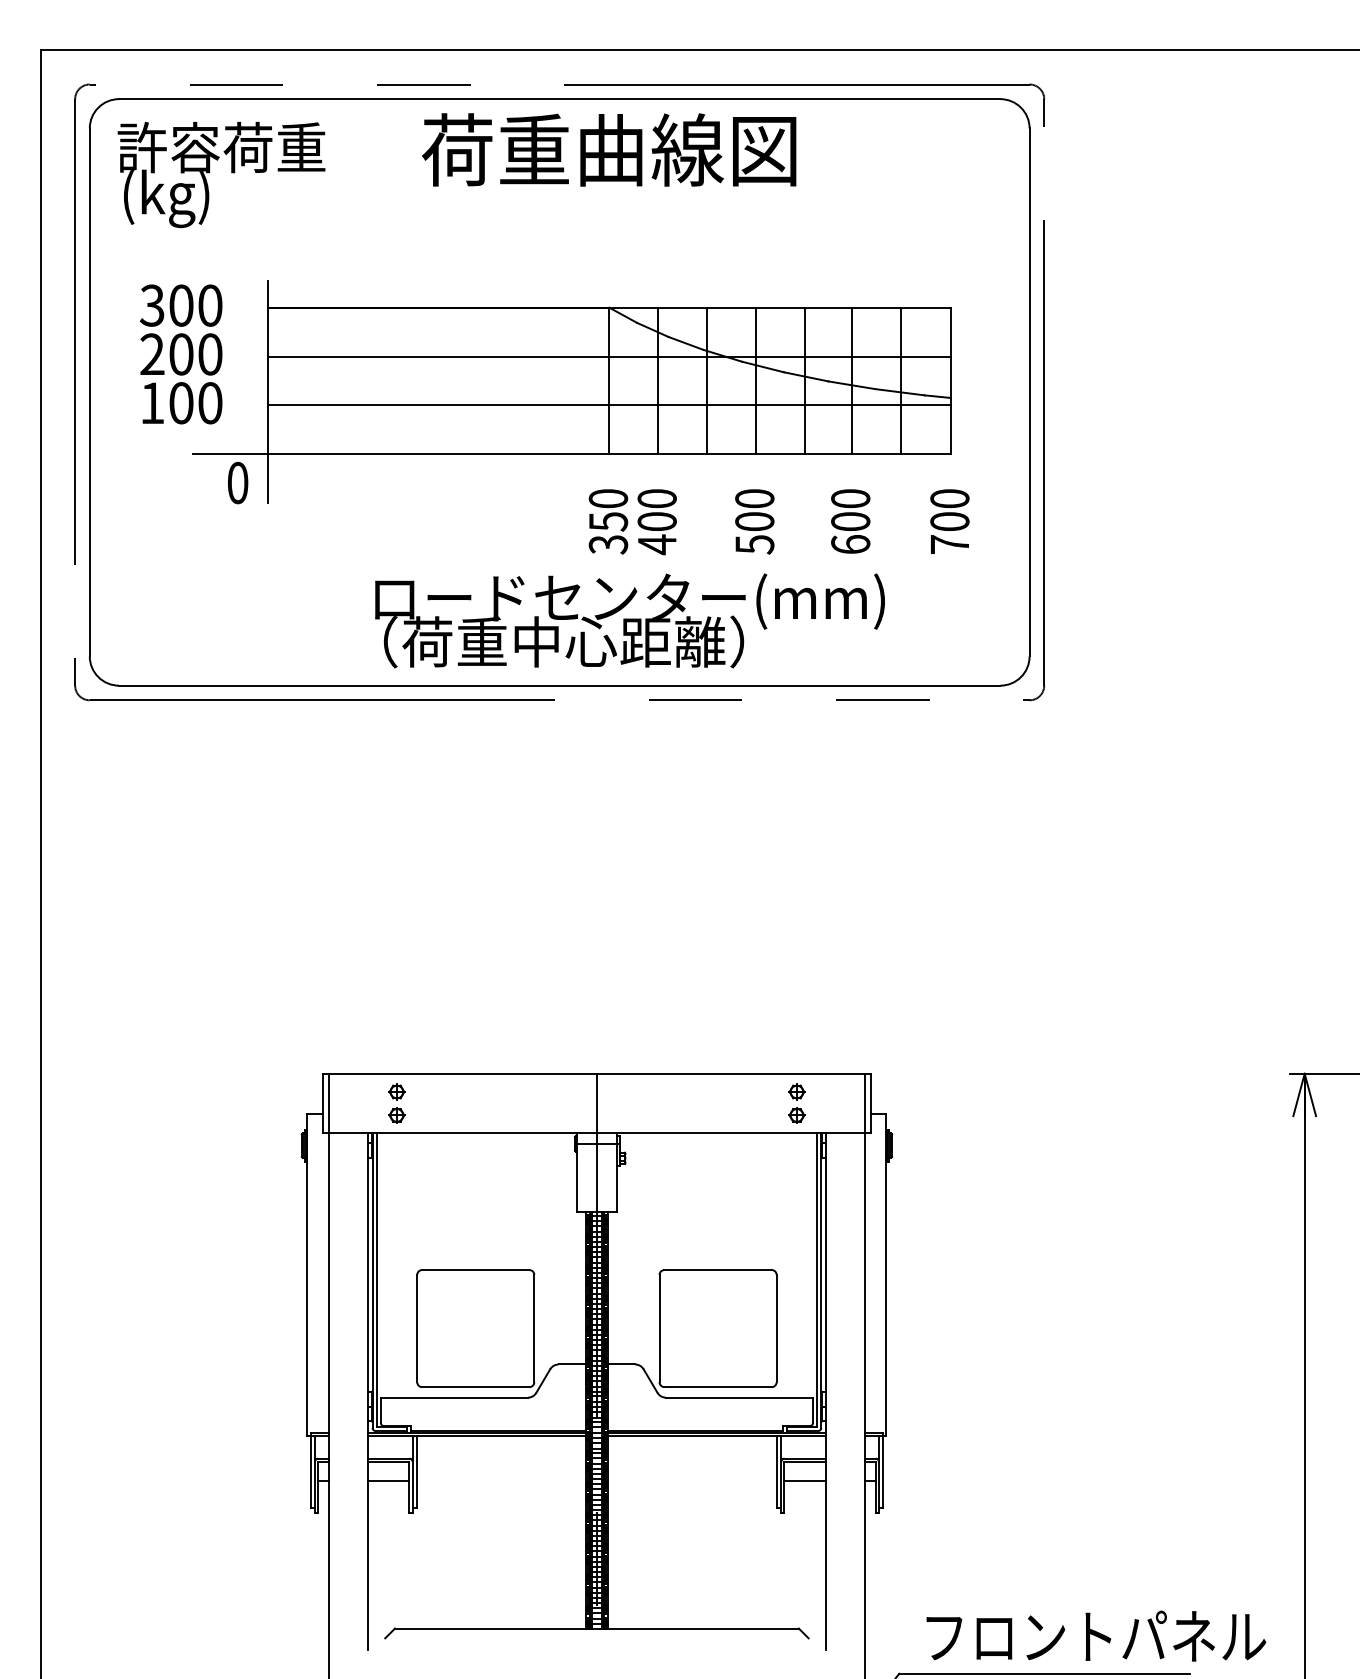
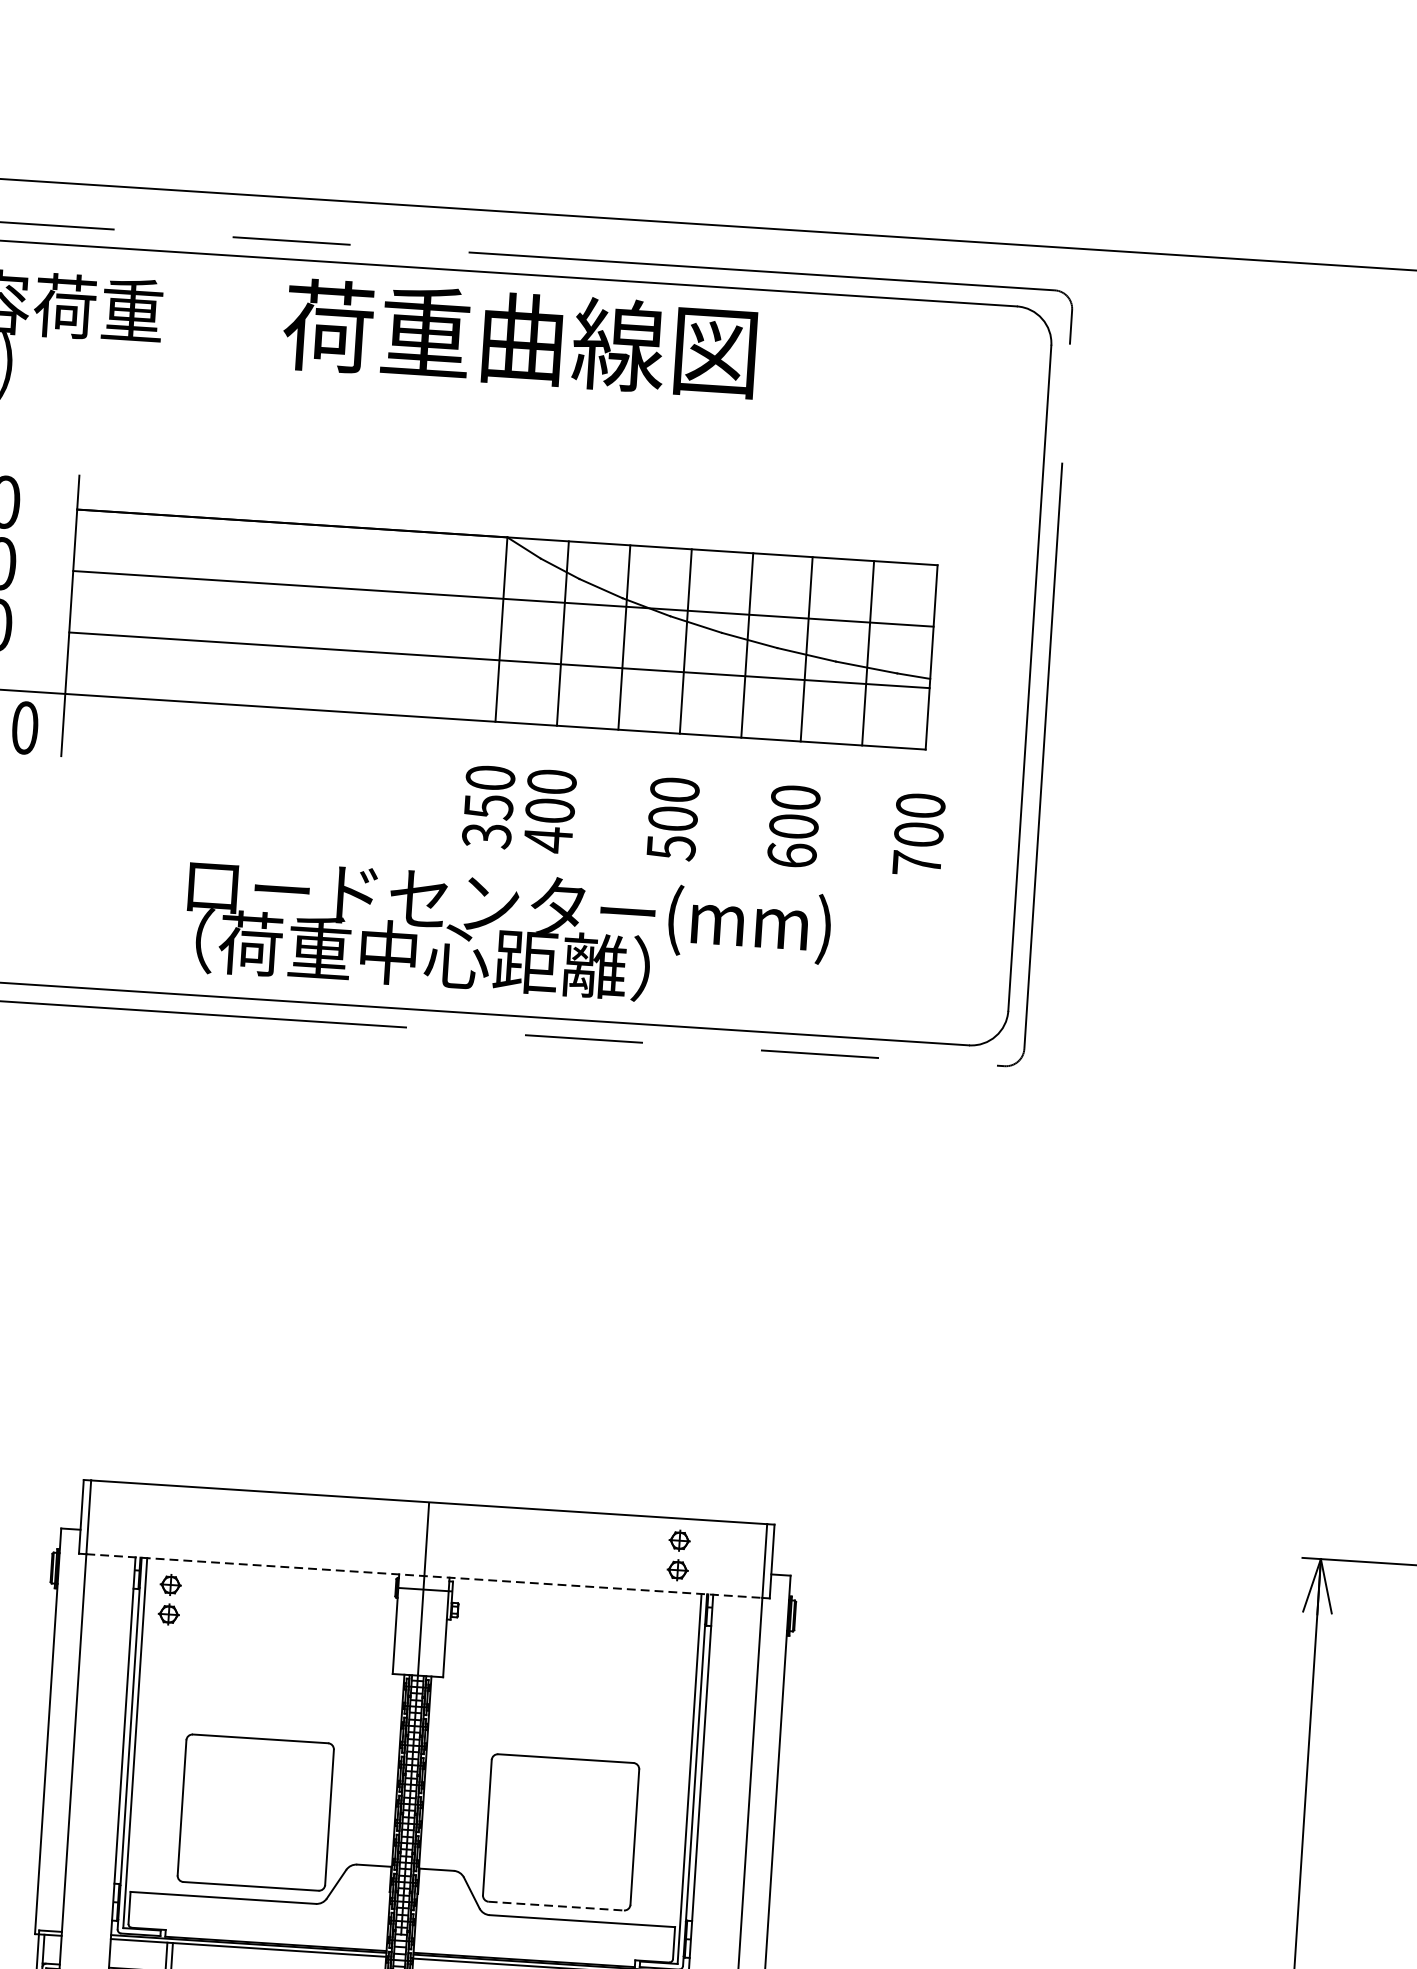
part: (396, 1103) -> (169, 1599), moved
line: (597, 1132) -> (425, 1575), solid -> dashed
line: (718, 1387) -> (556, 1906), solid -> dashed

